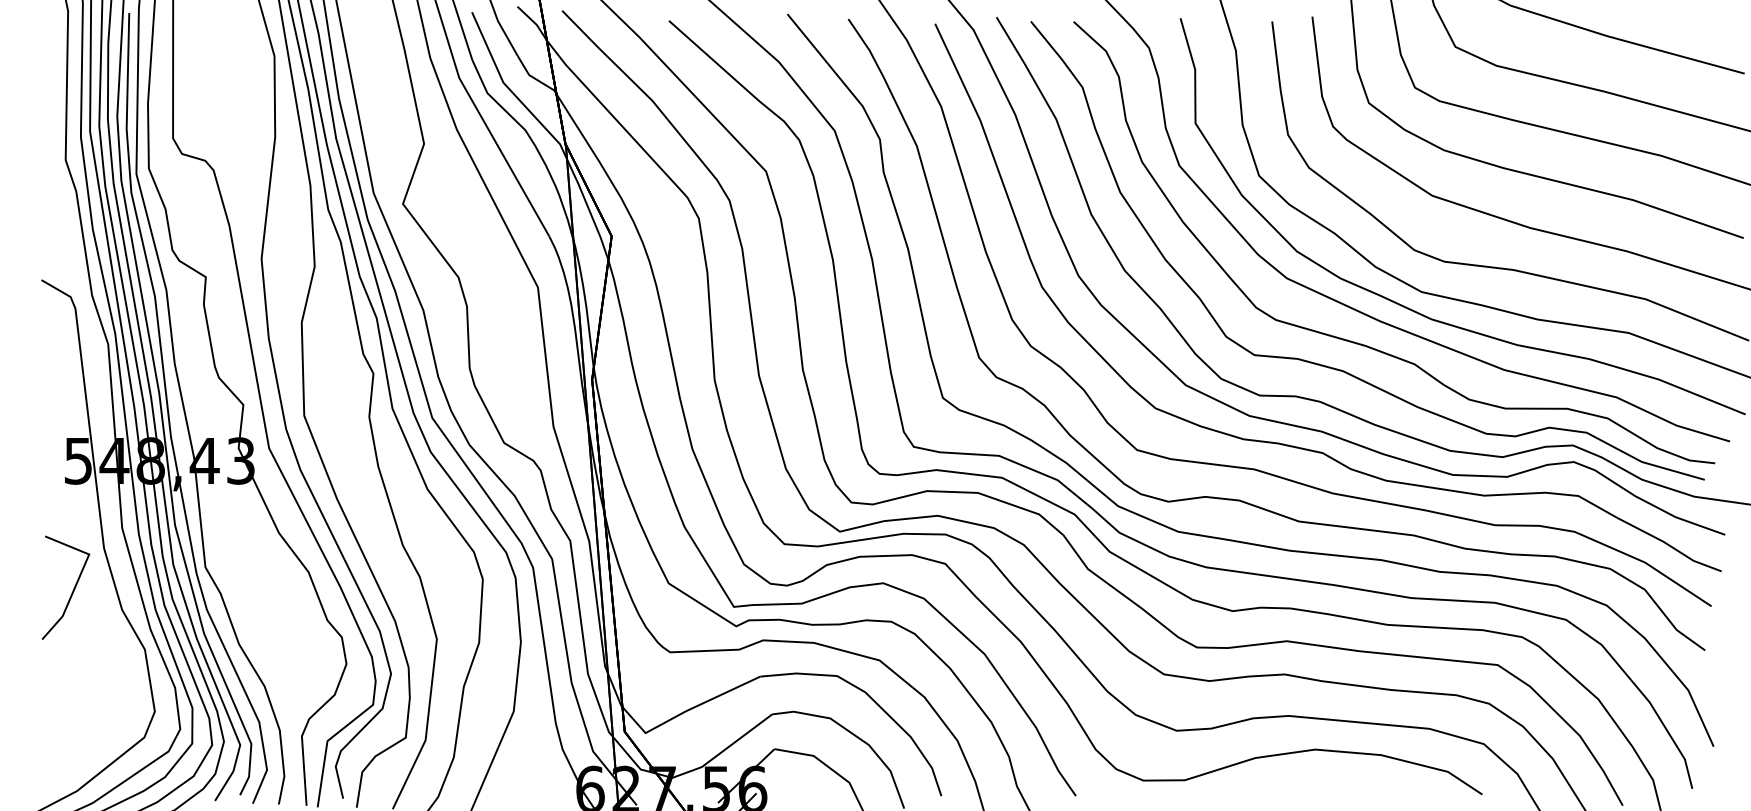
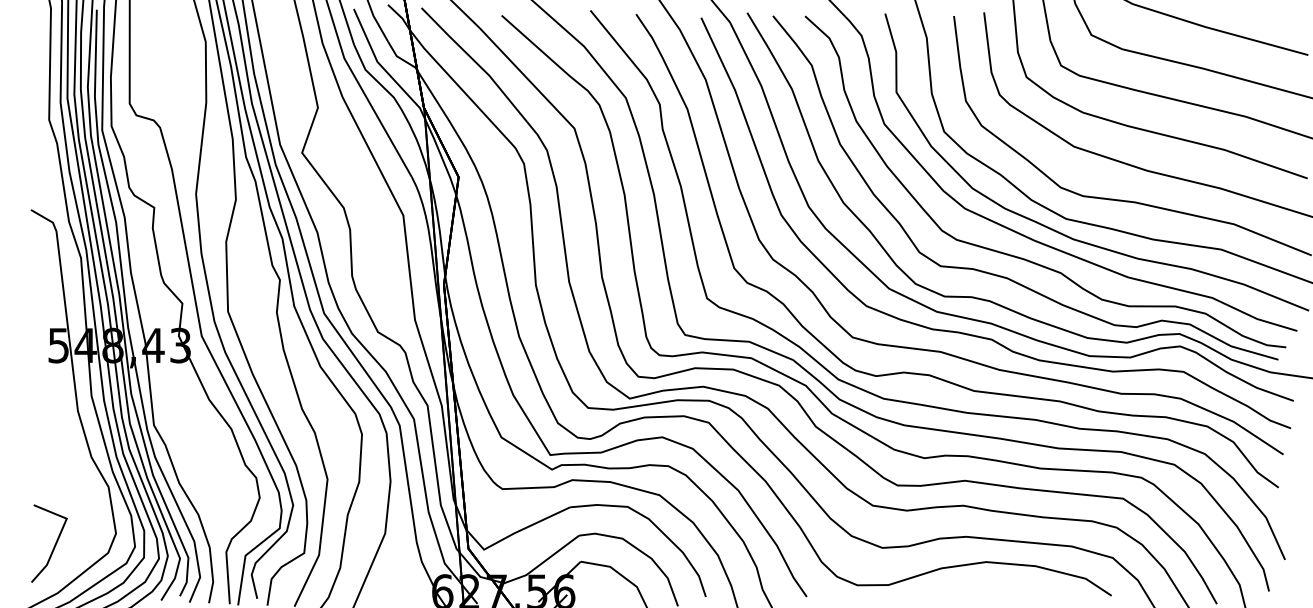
line: (71, 591) -> (53, 546), moved

